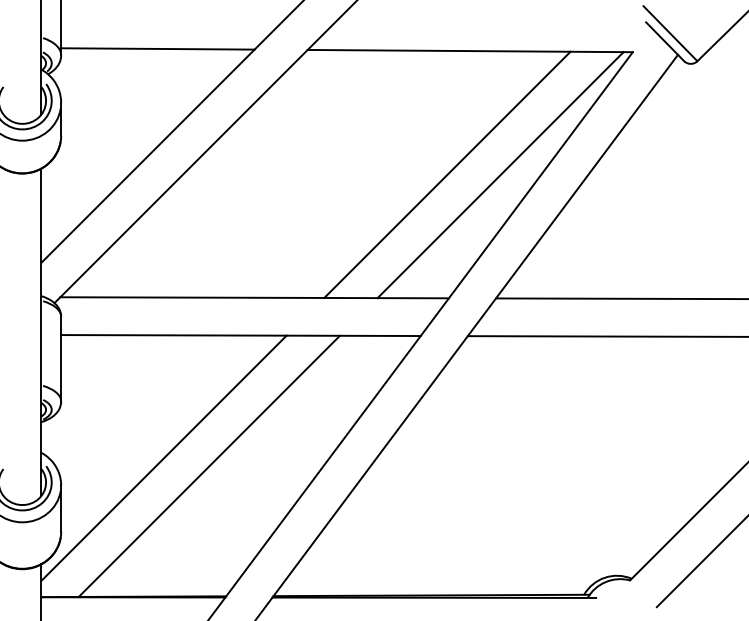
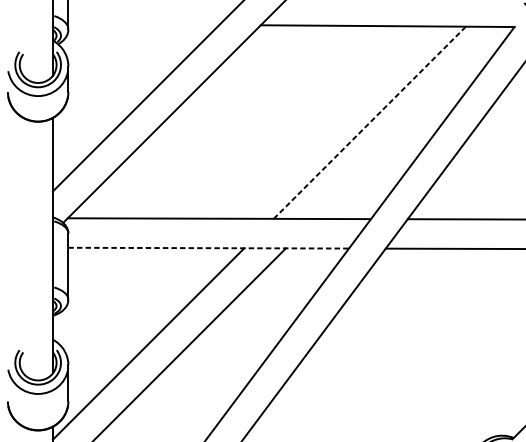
line: (157, 48) -> (143, 24), removed
line: (447, 174) -> (369, 122), solid -> dashed
line: (500, 175) -> (411, 123), removed
line: (240, 335) -> (208, 248), solid -> dashed

